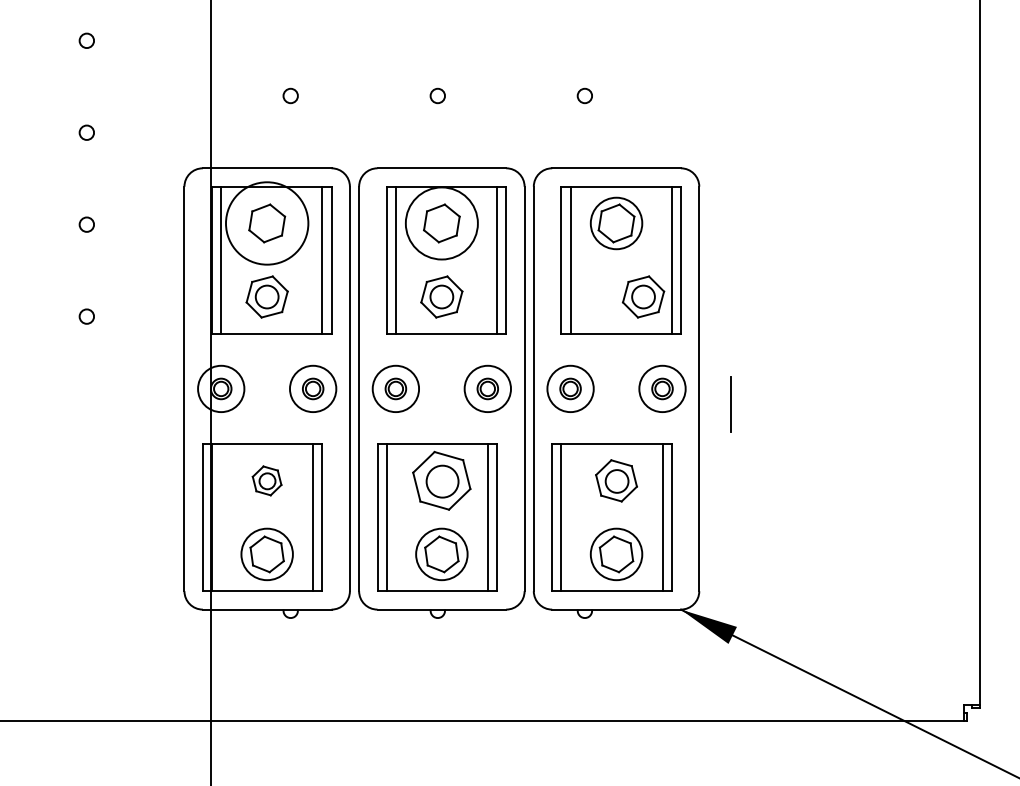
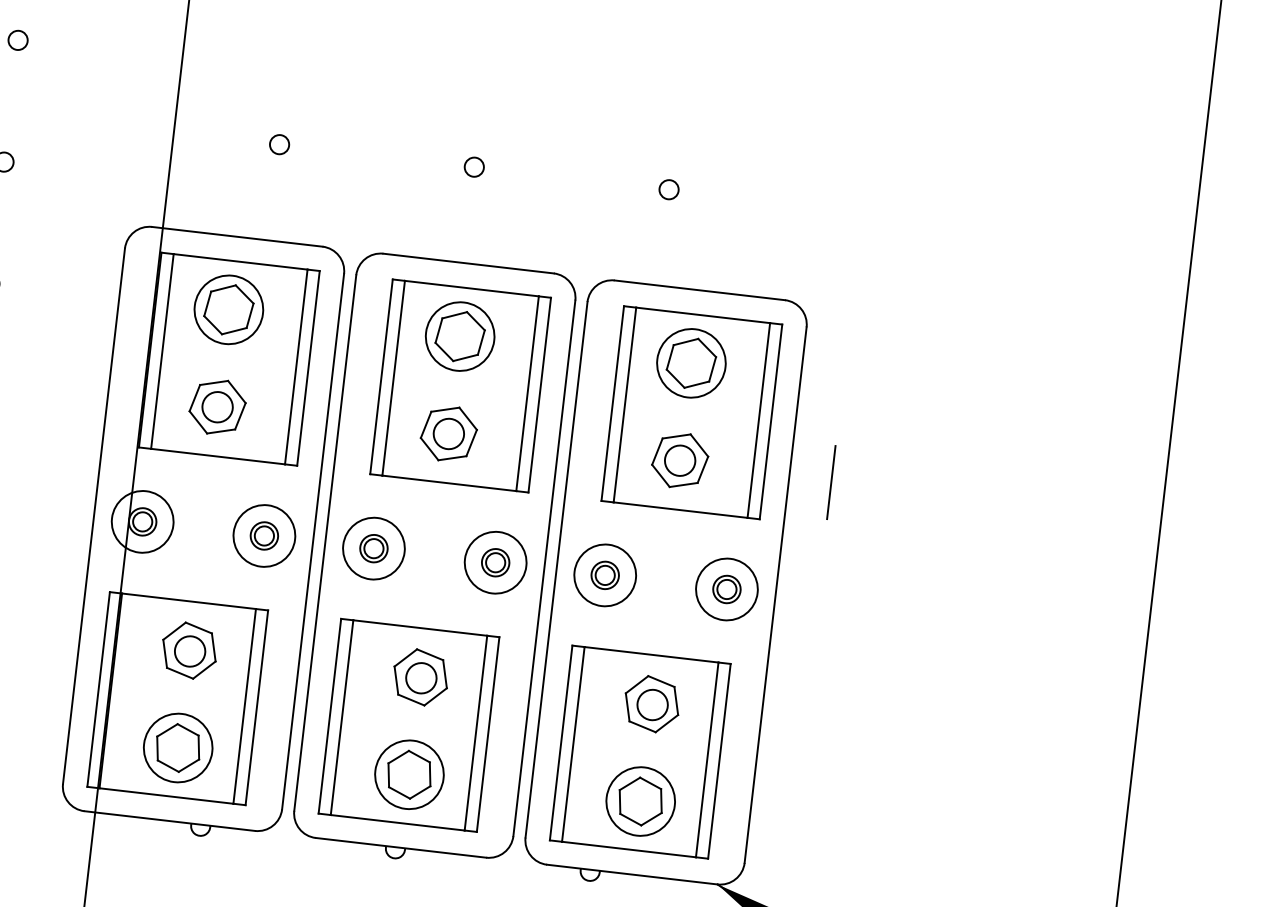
circle: (266, 223) -> (227, 309), size x0.62
circle: (441, 223) -> (459, 336), size x0.71
part: (643, 296) -> (680, 460), moved
line: (730, 404) -> (830, 482), moved
part: (266, 480) -> (188, 650), size x1.43
part: (441, 480) -> (420, 676), size x0.71

